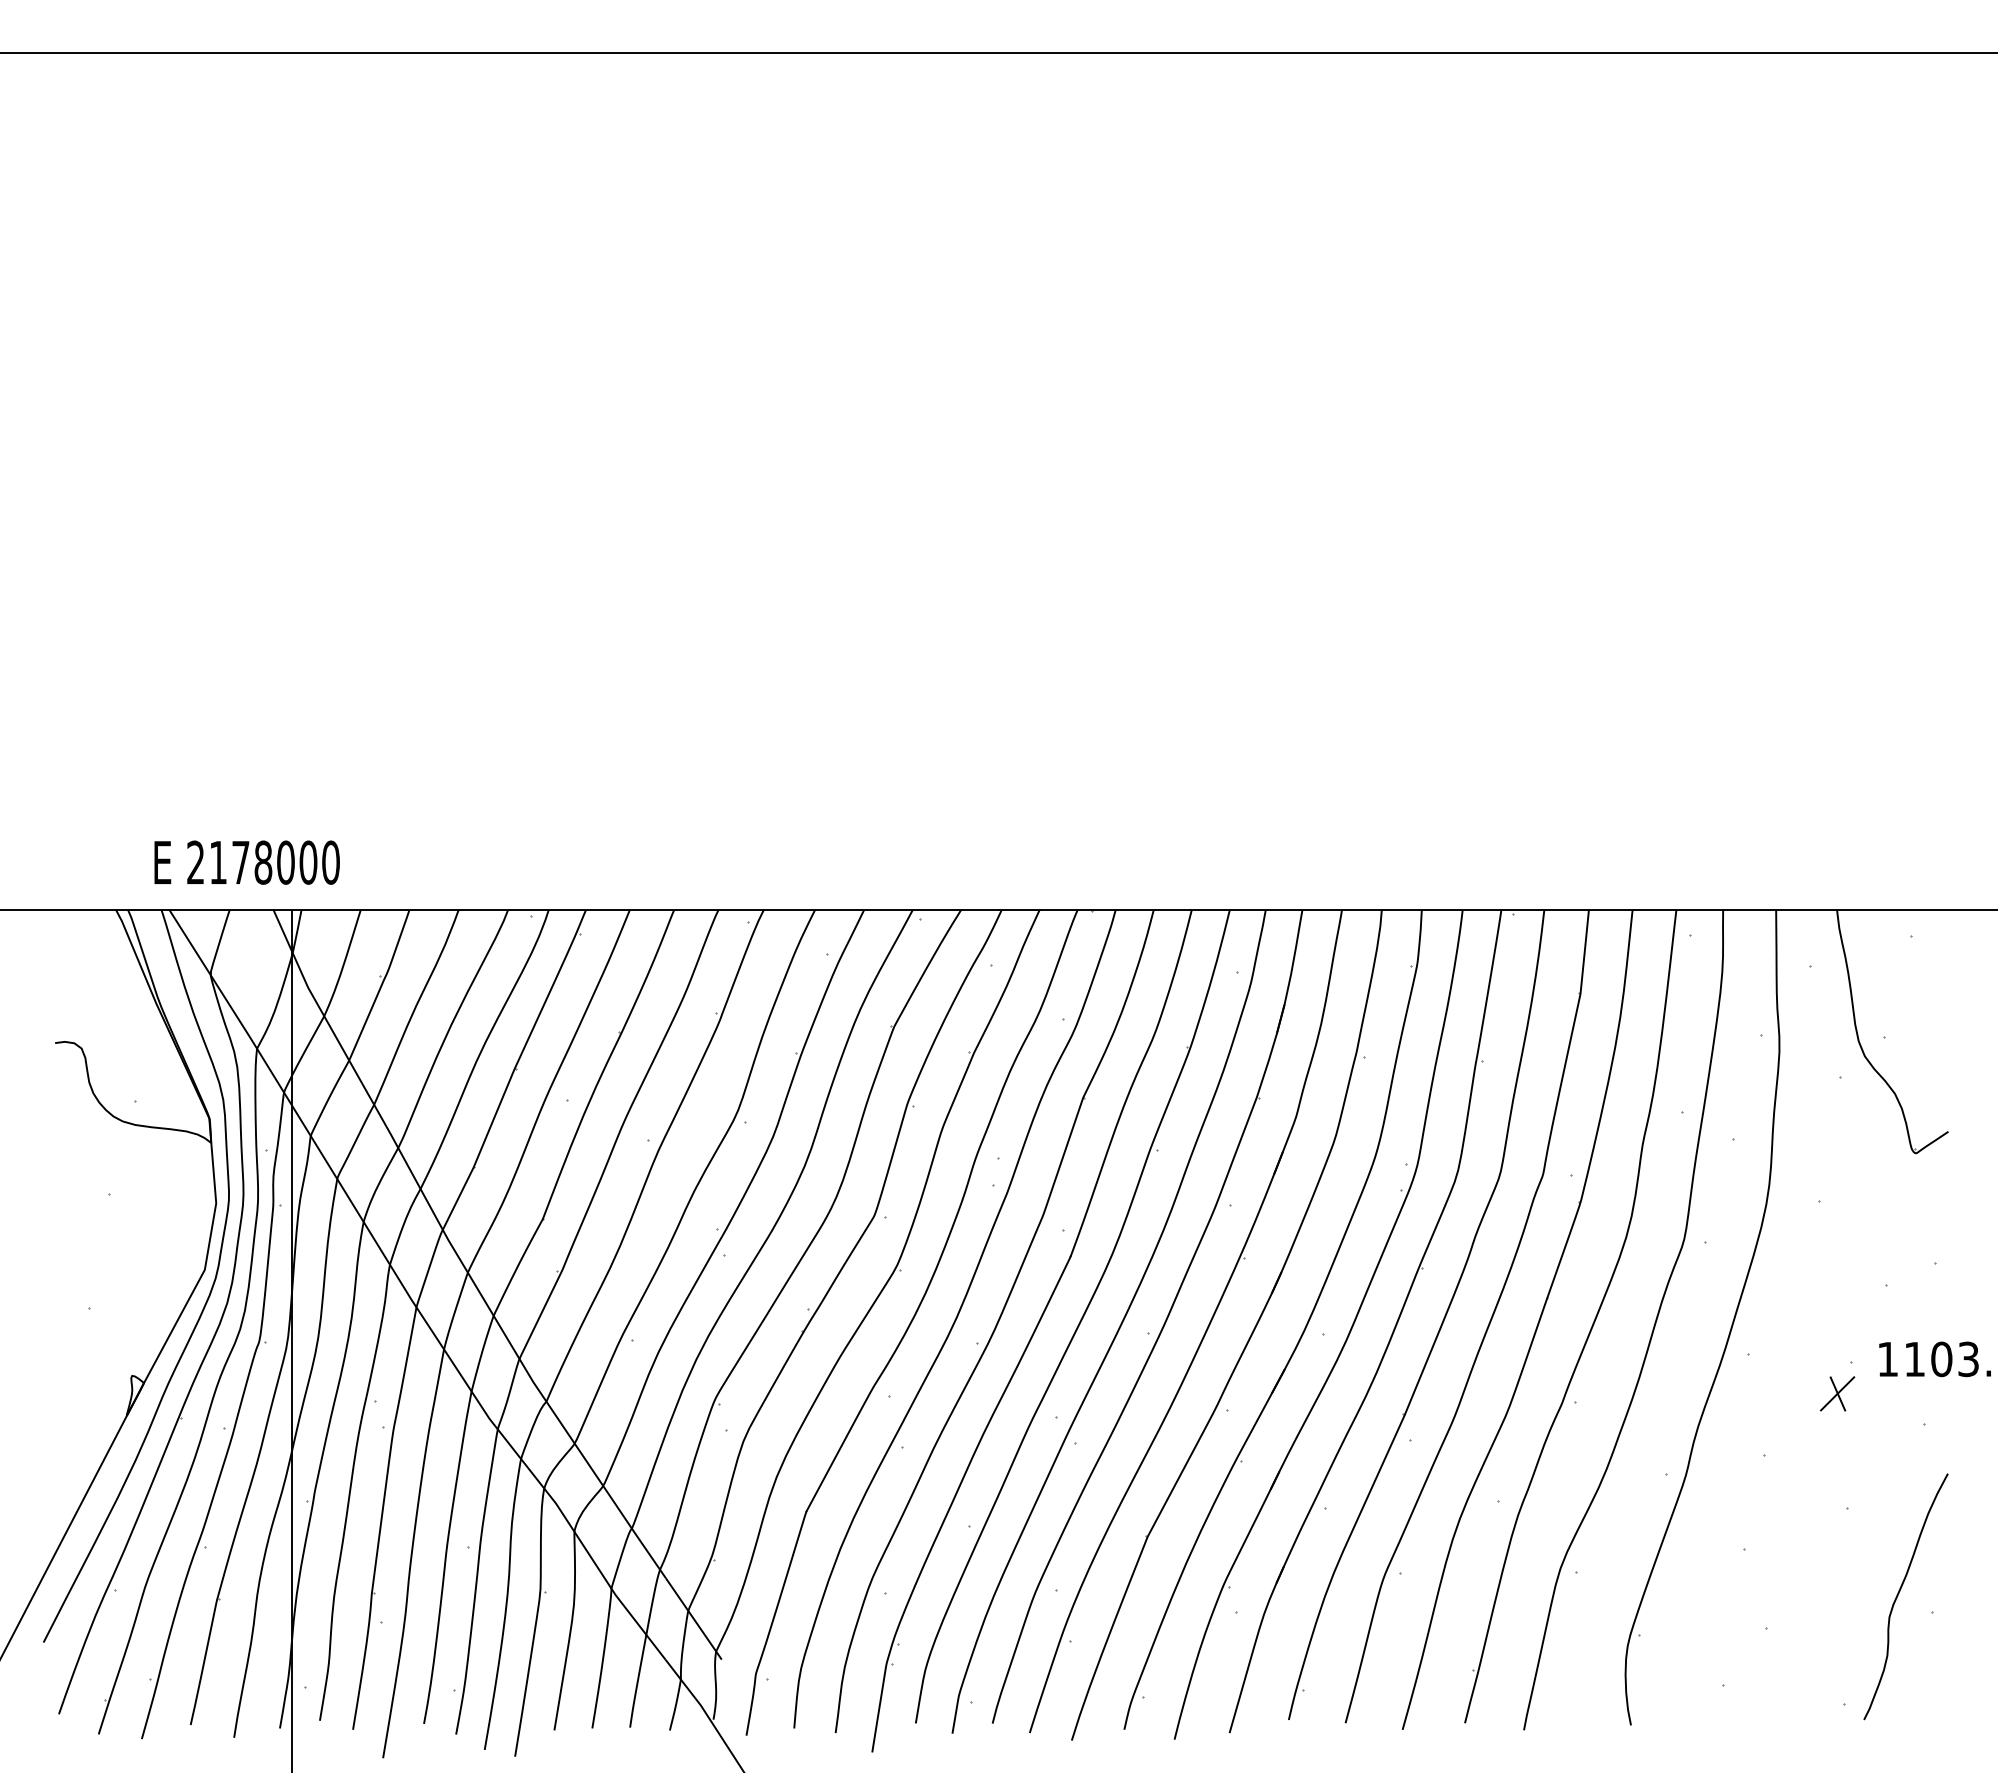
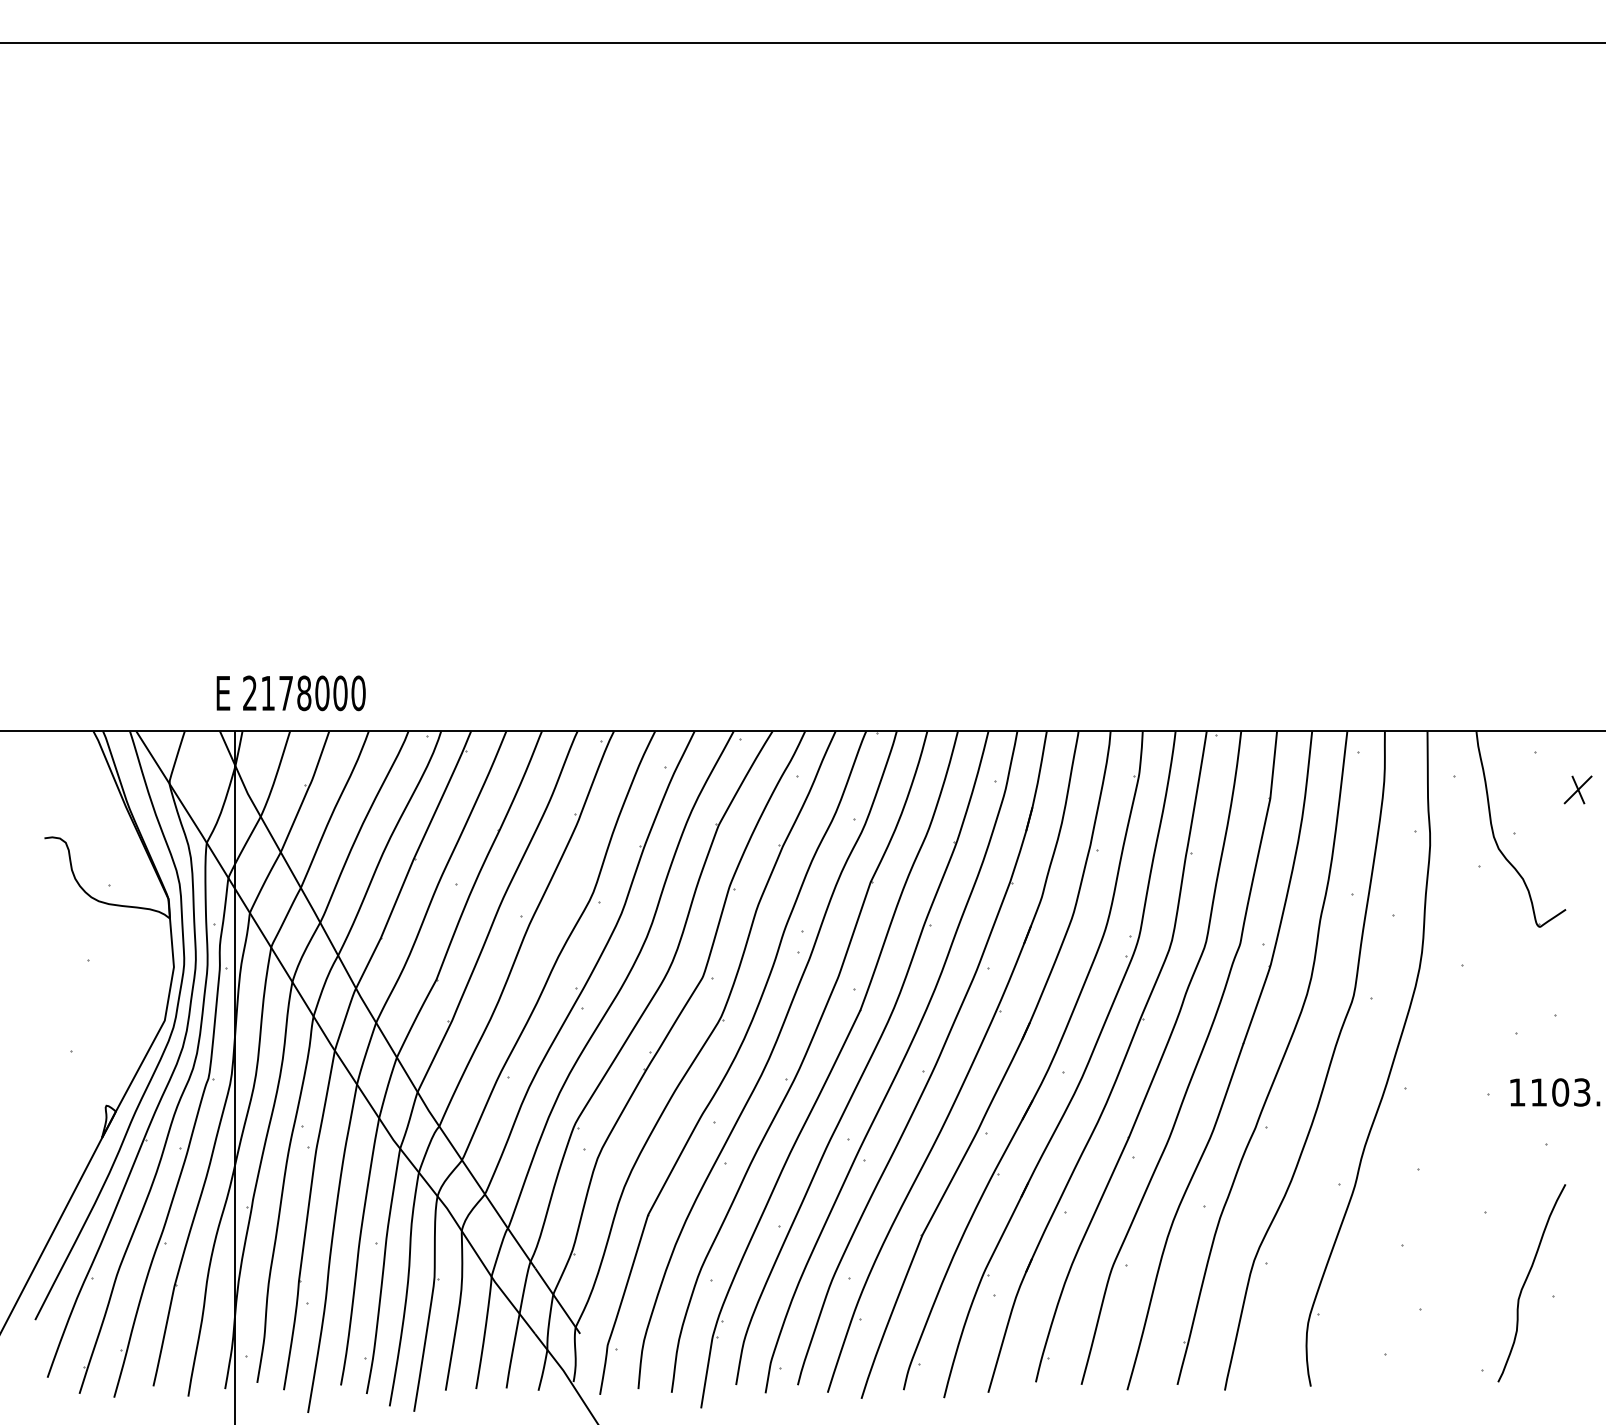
text: (246, 862) -> (290, 693), moved
part: (1837, 1393) -> (1578, 789), moved

